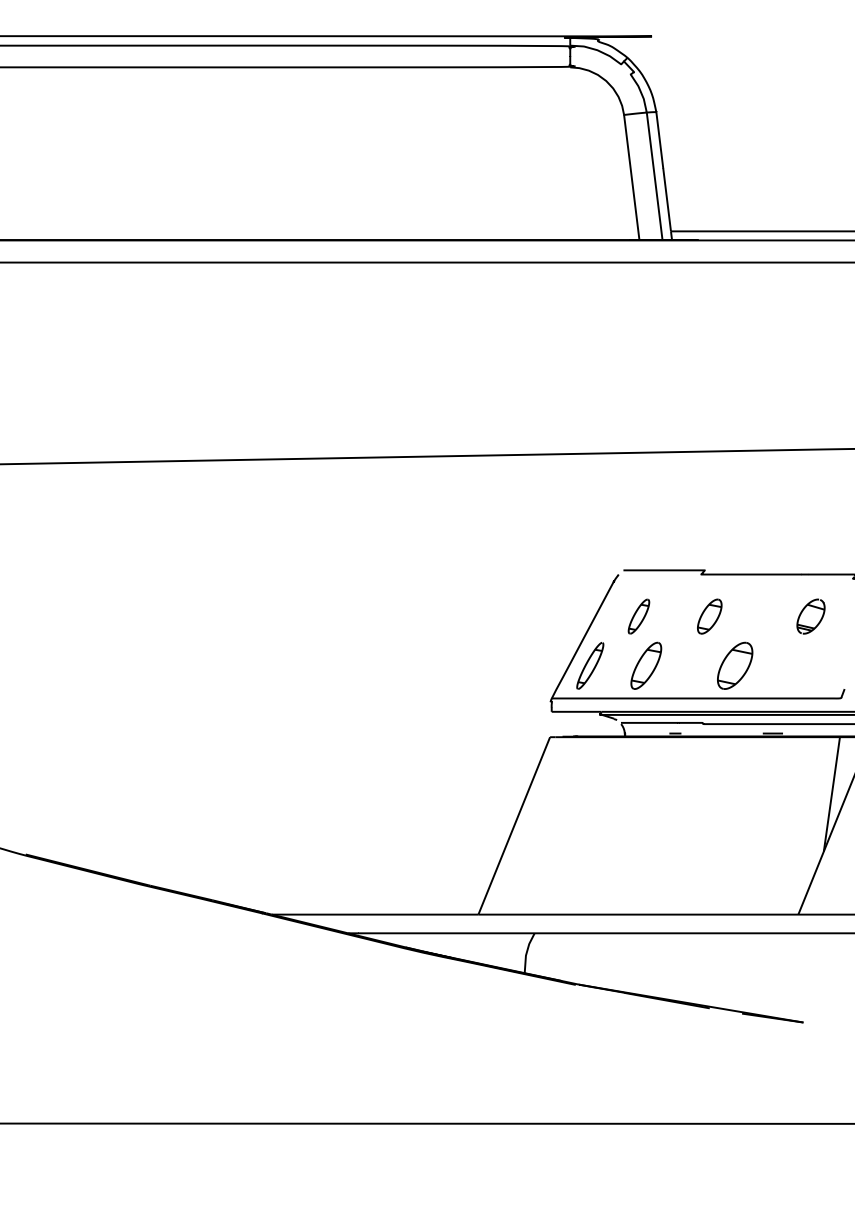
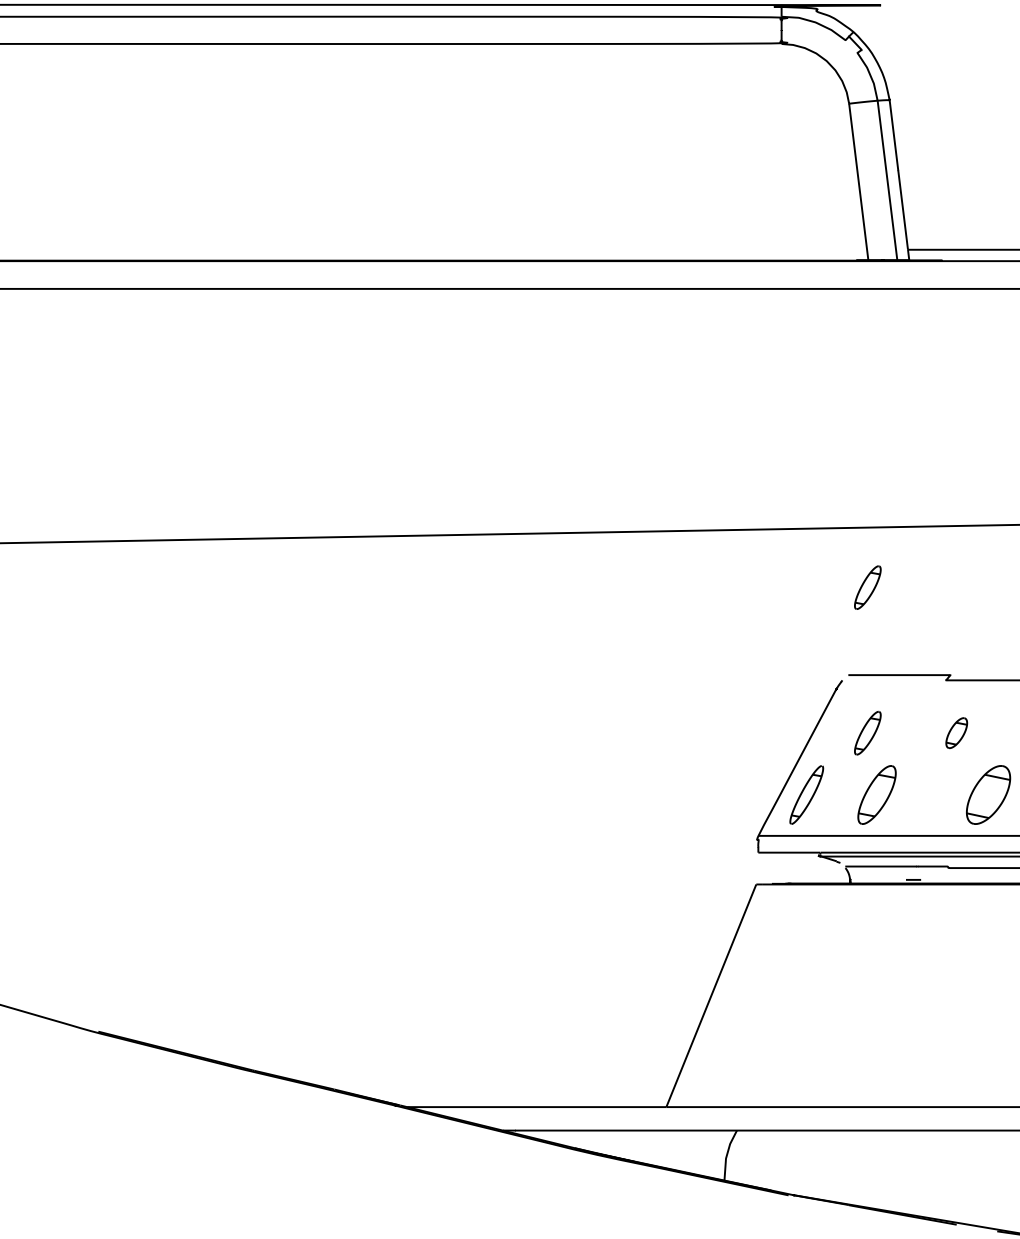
part: (638, 500) -> (867, 587), added
part: (709, 616) -> (956, 733), size x0.7

